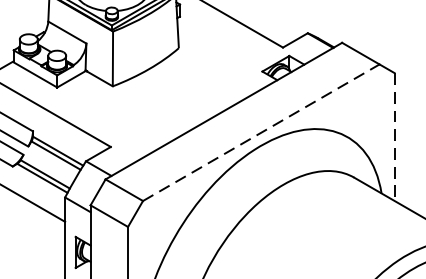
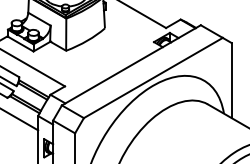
line: (261, 131) -> (153, 77), dashed -> solid
line: (394, 136) -> (231, 80), dashed -> solid

